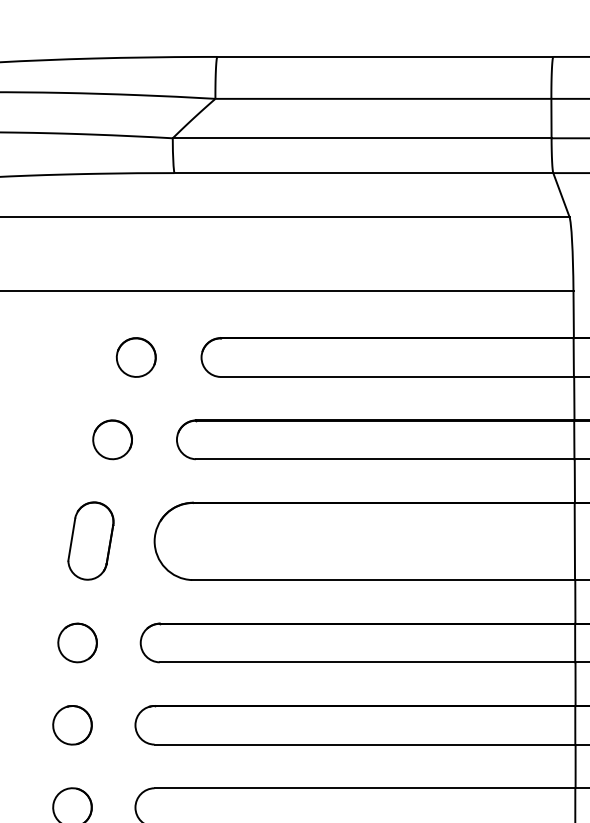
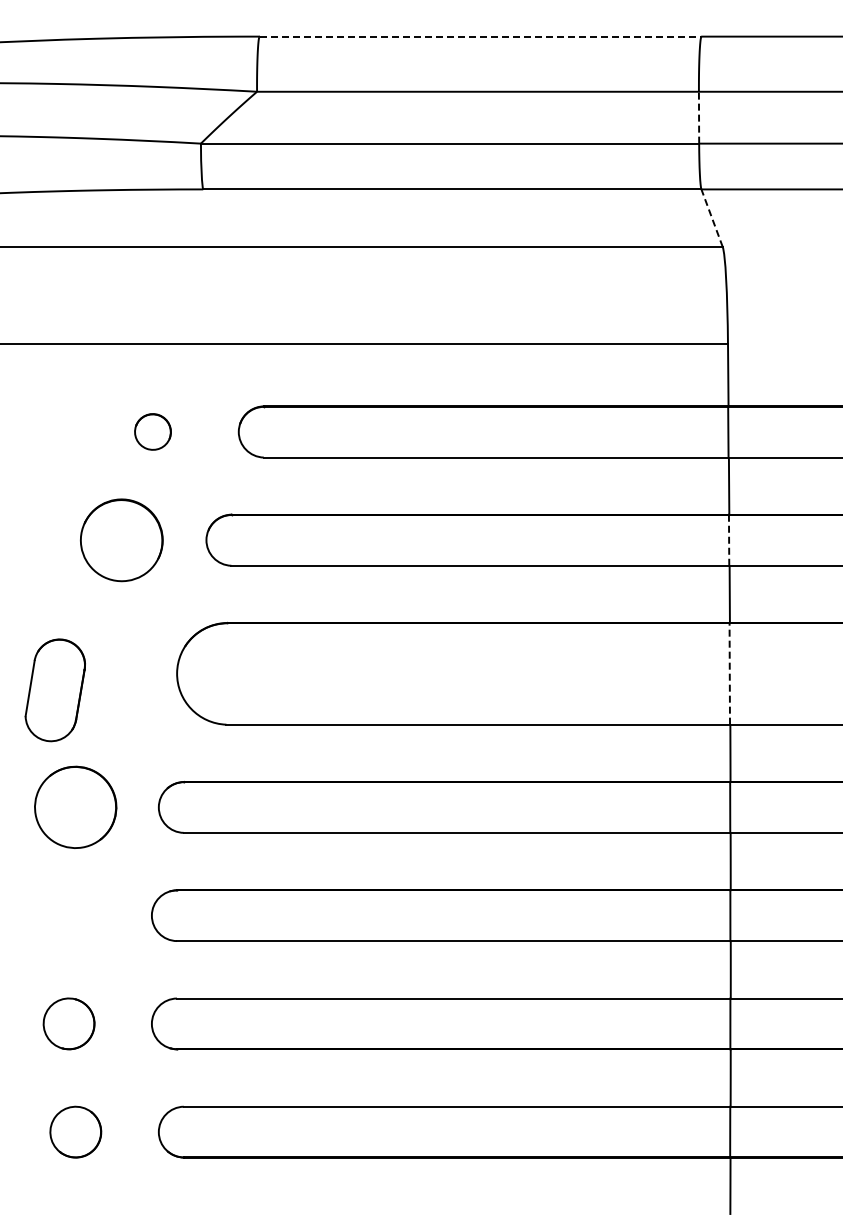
line: (385, 56) -> (480, 36), solid -> dashed
line: (551, 118) -> (699, 117), solid -> dashed
line: (561, 195) -> (712, 218), solid -> dashed
part: (135, 357) -> (152, 431), size x0.7
part: (112, 439) -> (121, 539), size x1.6
line: (574, 439) -> (729, 539), solid -> dashed
part: (90, 541) -> (54, 690), moved
line: (574, 541) -> (729, 673), solid -> dashed
part: (77, 643) -> (75, 807), size x1.6
part: (72, 725) -> (68, 915), removed

